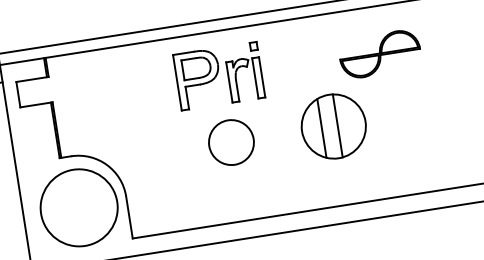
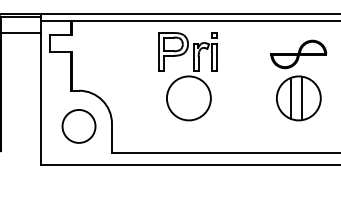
part: (333, 126) -> (298, 98), moved
circle: (230, 142) -> (188, 98), size x1.43
circle: (78, 206) -> (78, 125), size x0.62

